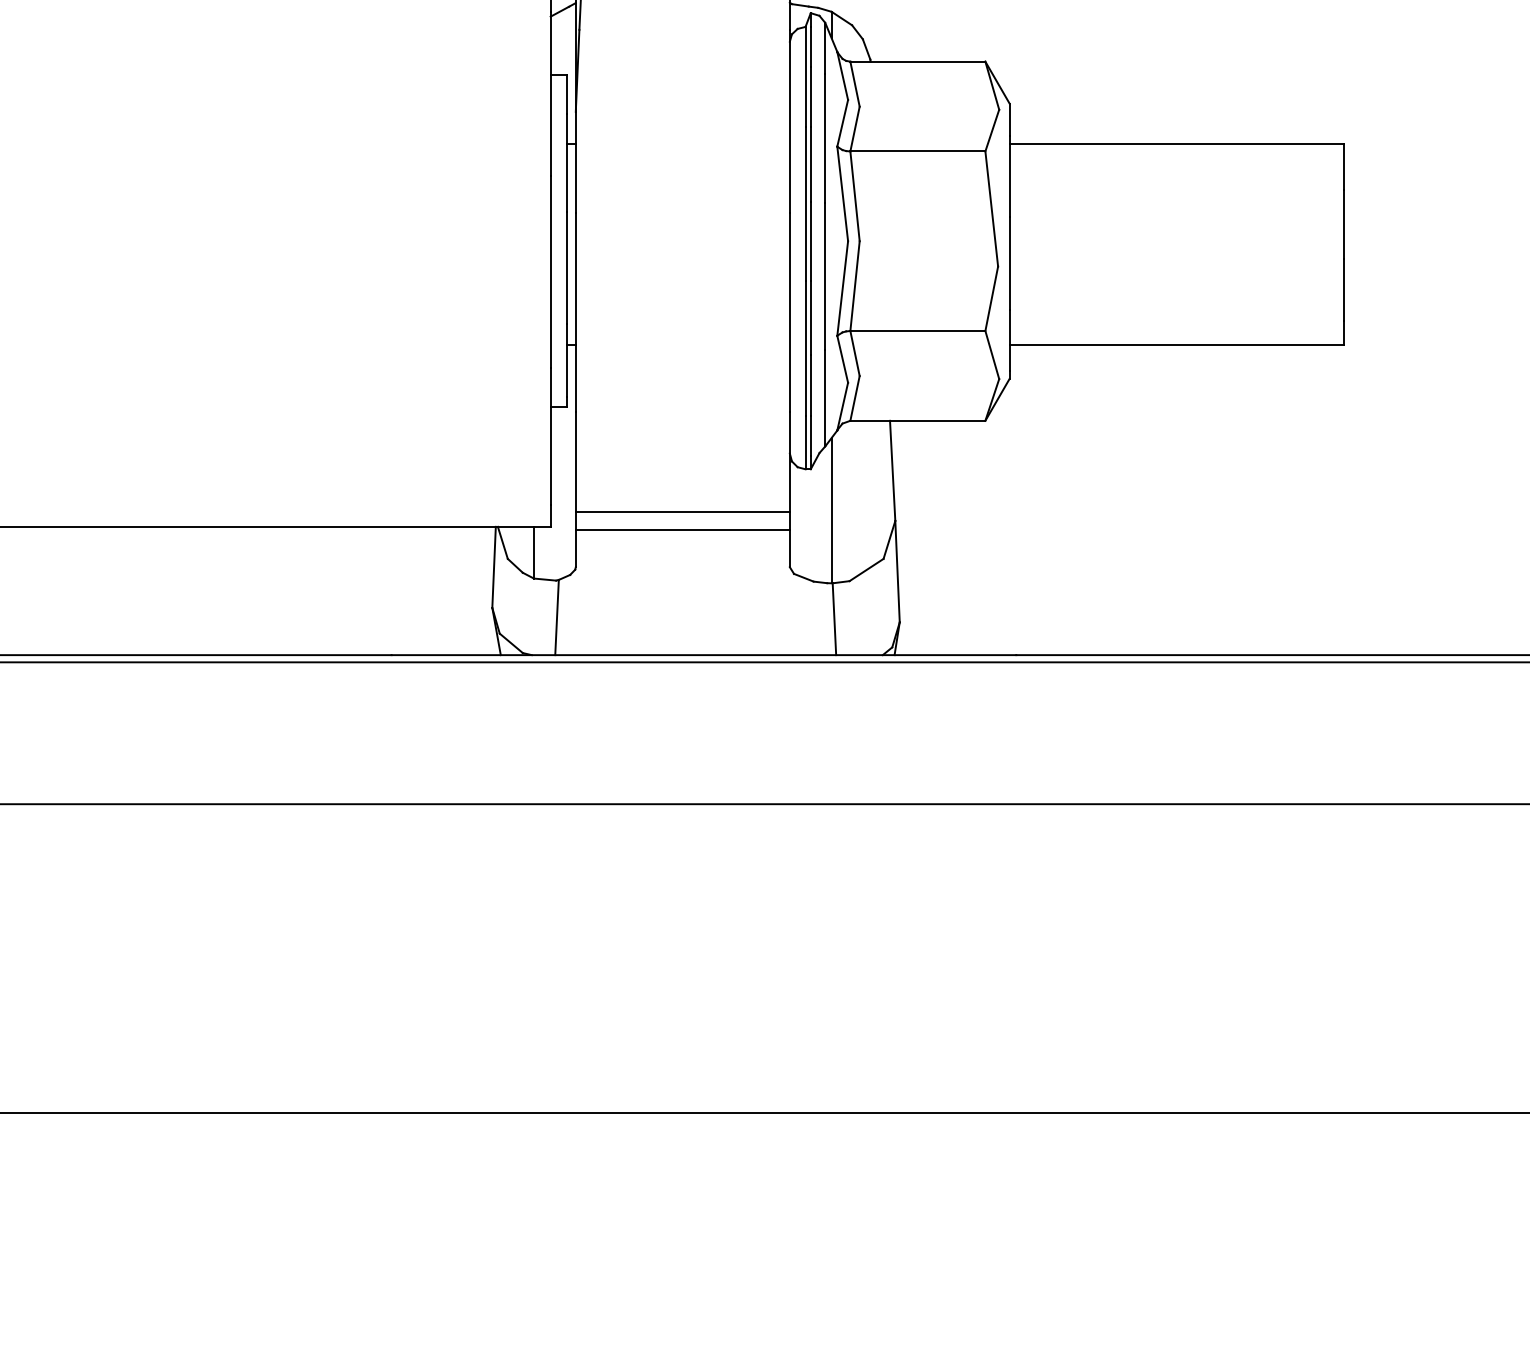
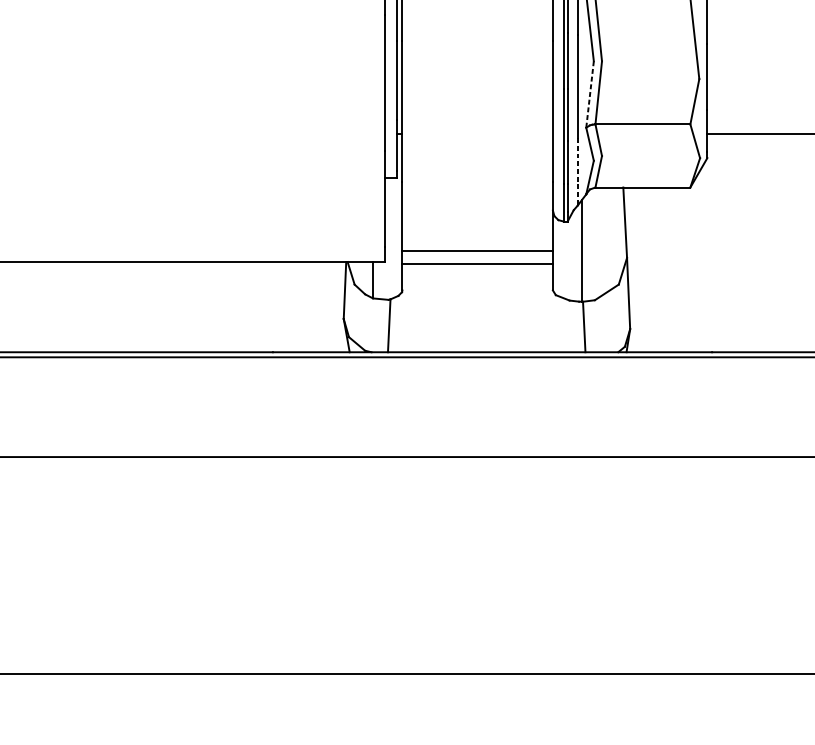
line: (842, 288) -> (589, 94), solid -> dashed
line: (825, 398) -> (577, 171), solid -> dashed

